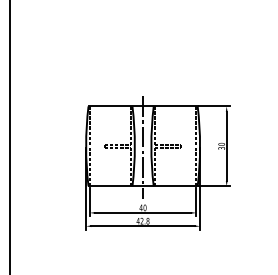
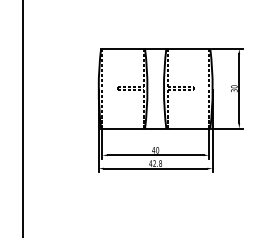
line: (143, 147) -> (156, 89), removed

